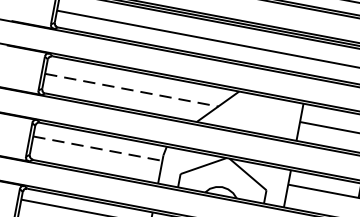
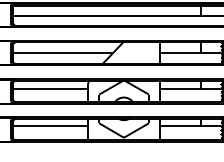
line: (132, 89) -> (63, 52), dashed -> solid
line: (99, 149) -> (51, 89), dashed -> solid

